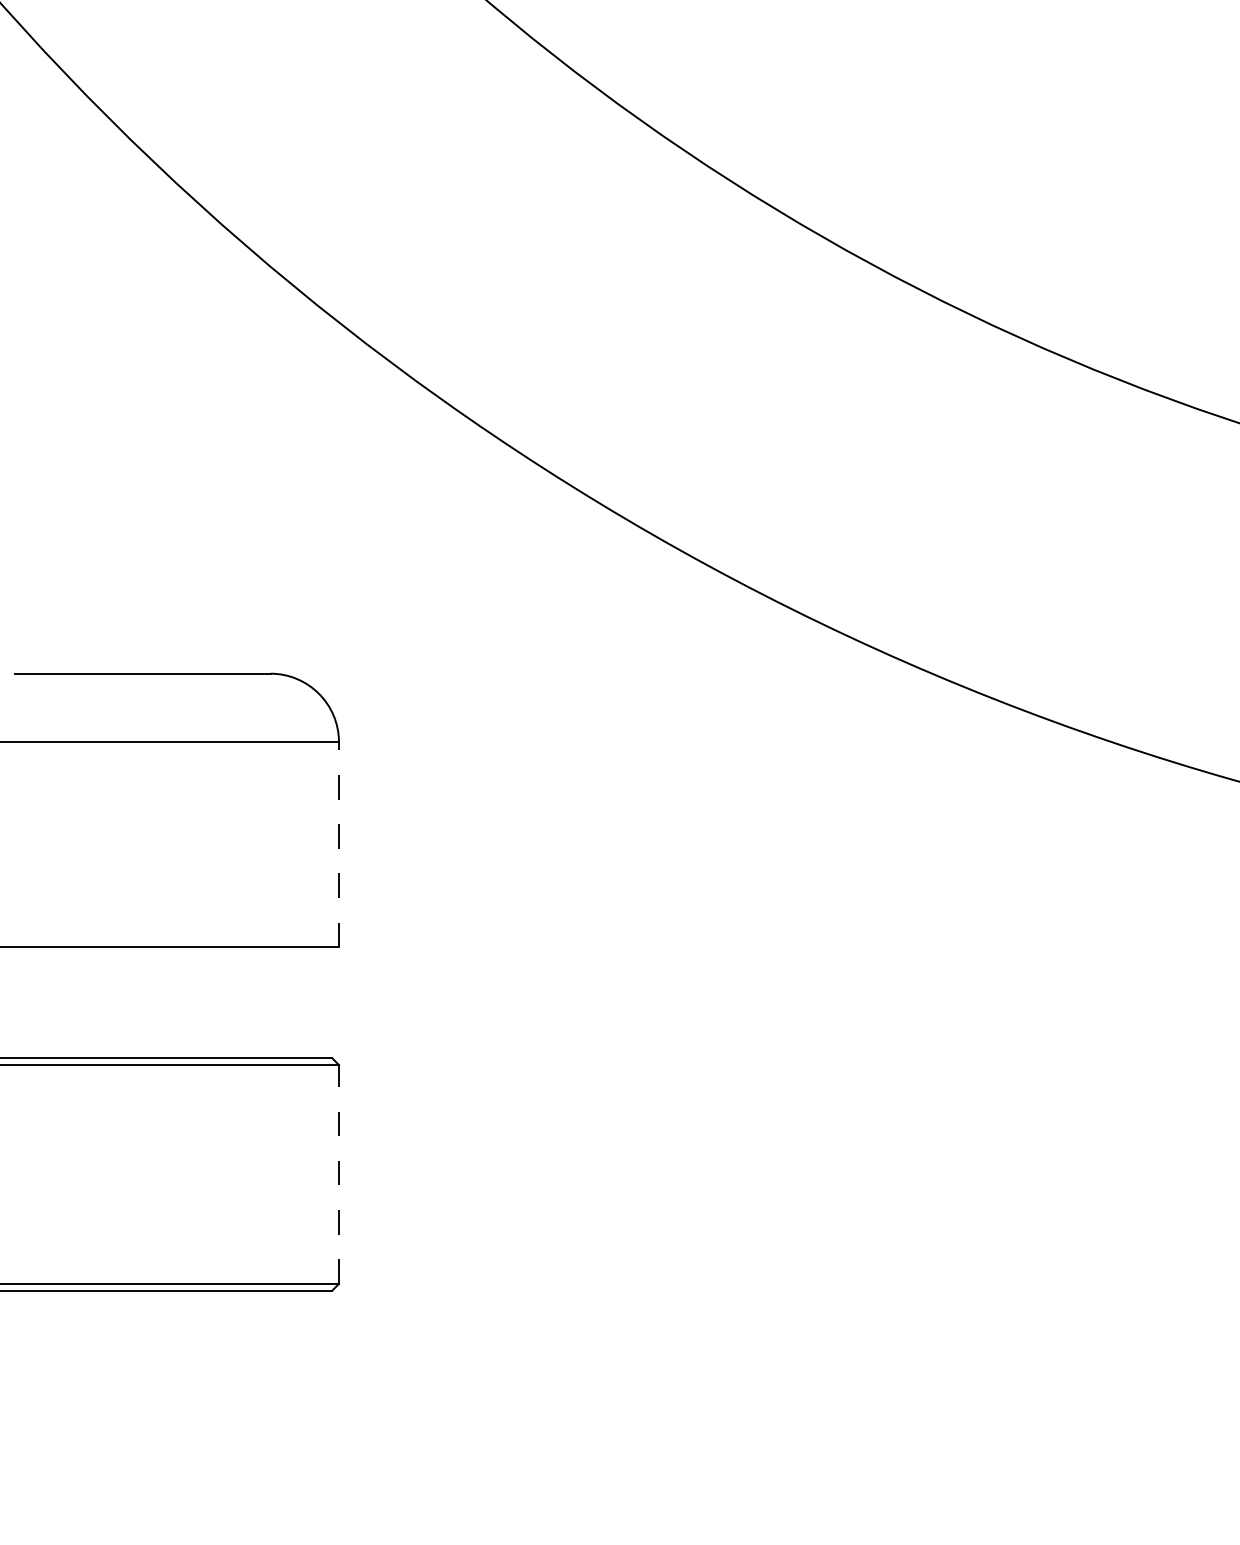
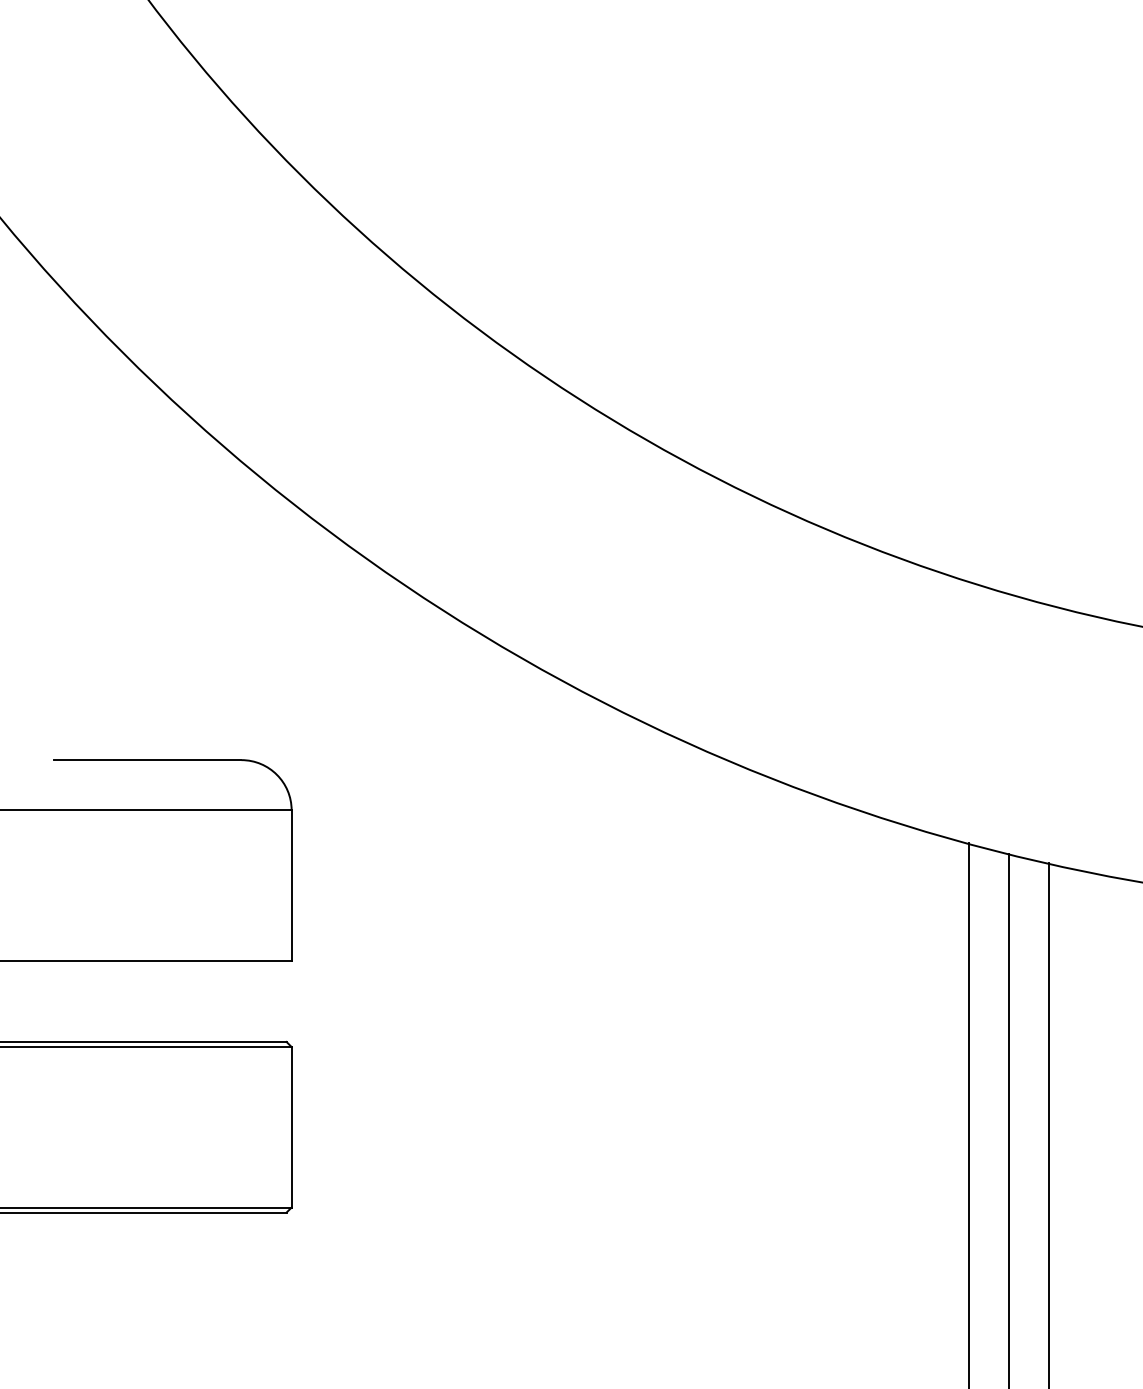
line: (338, 844) -> (291, 885), dashed -> solid
line: (338, 1173) -> (291, 1126), dashed -> solid

